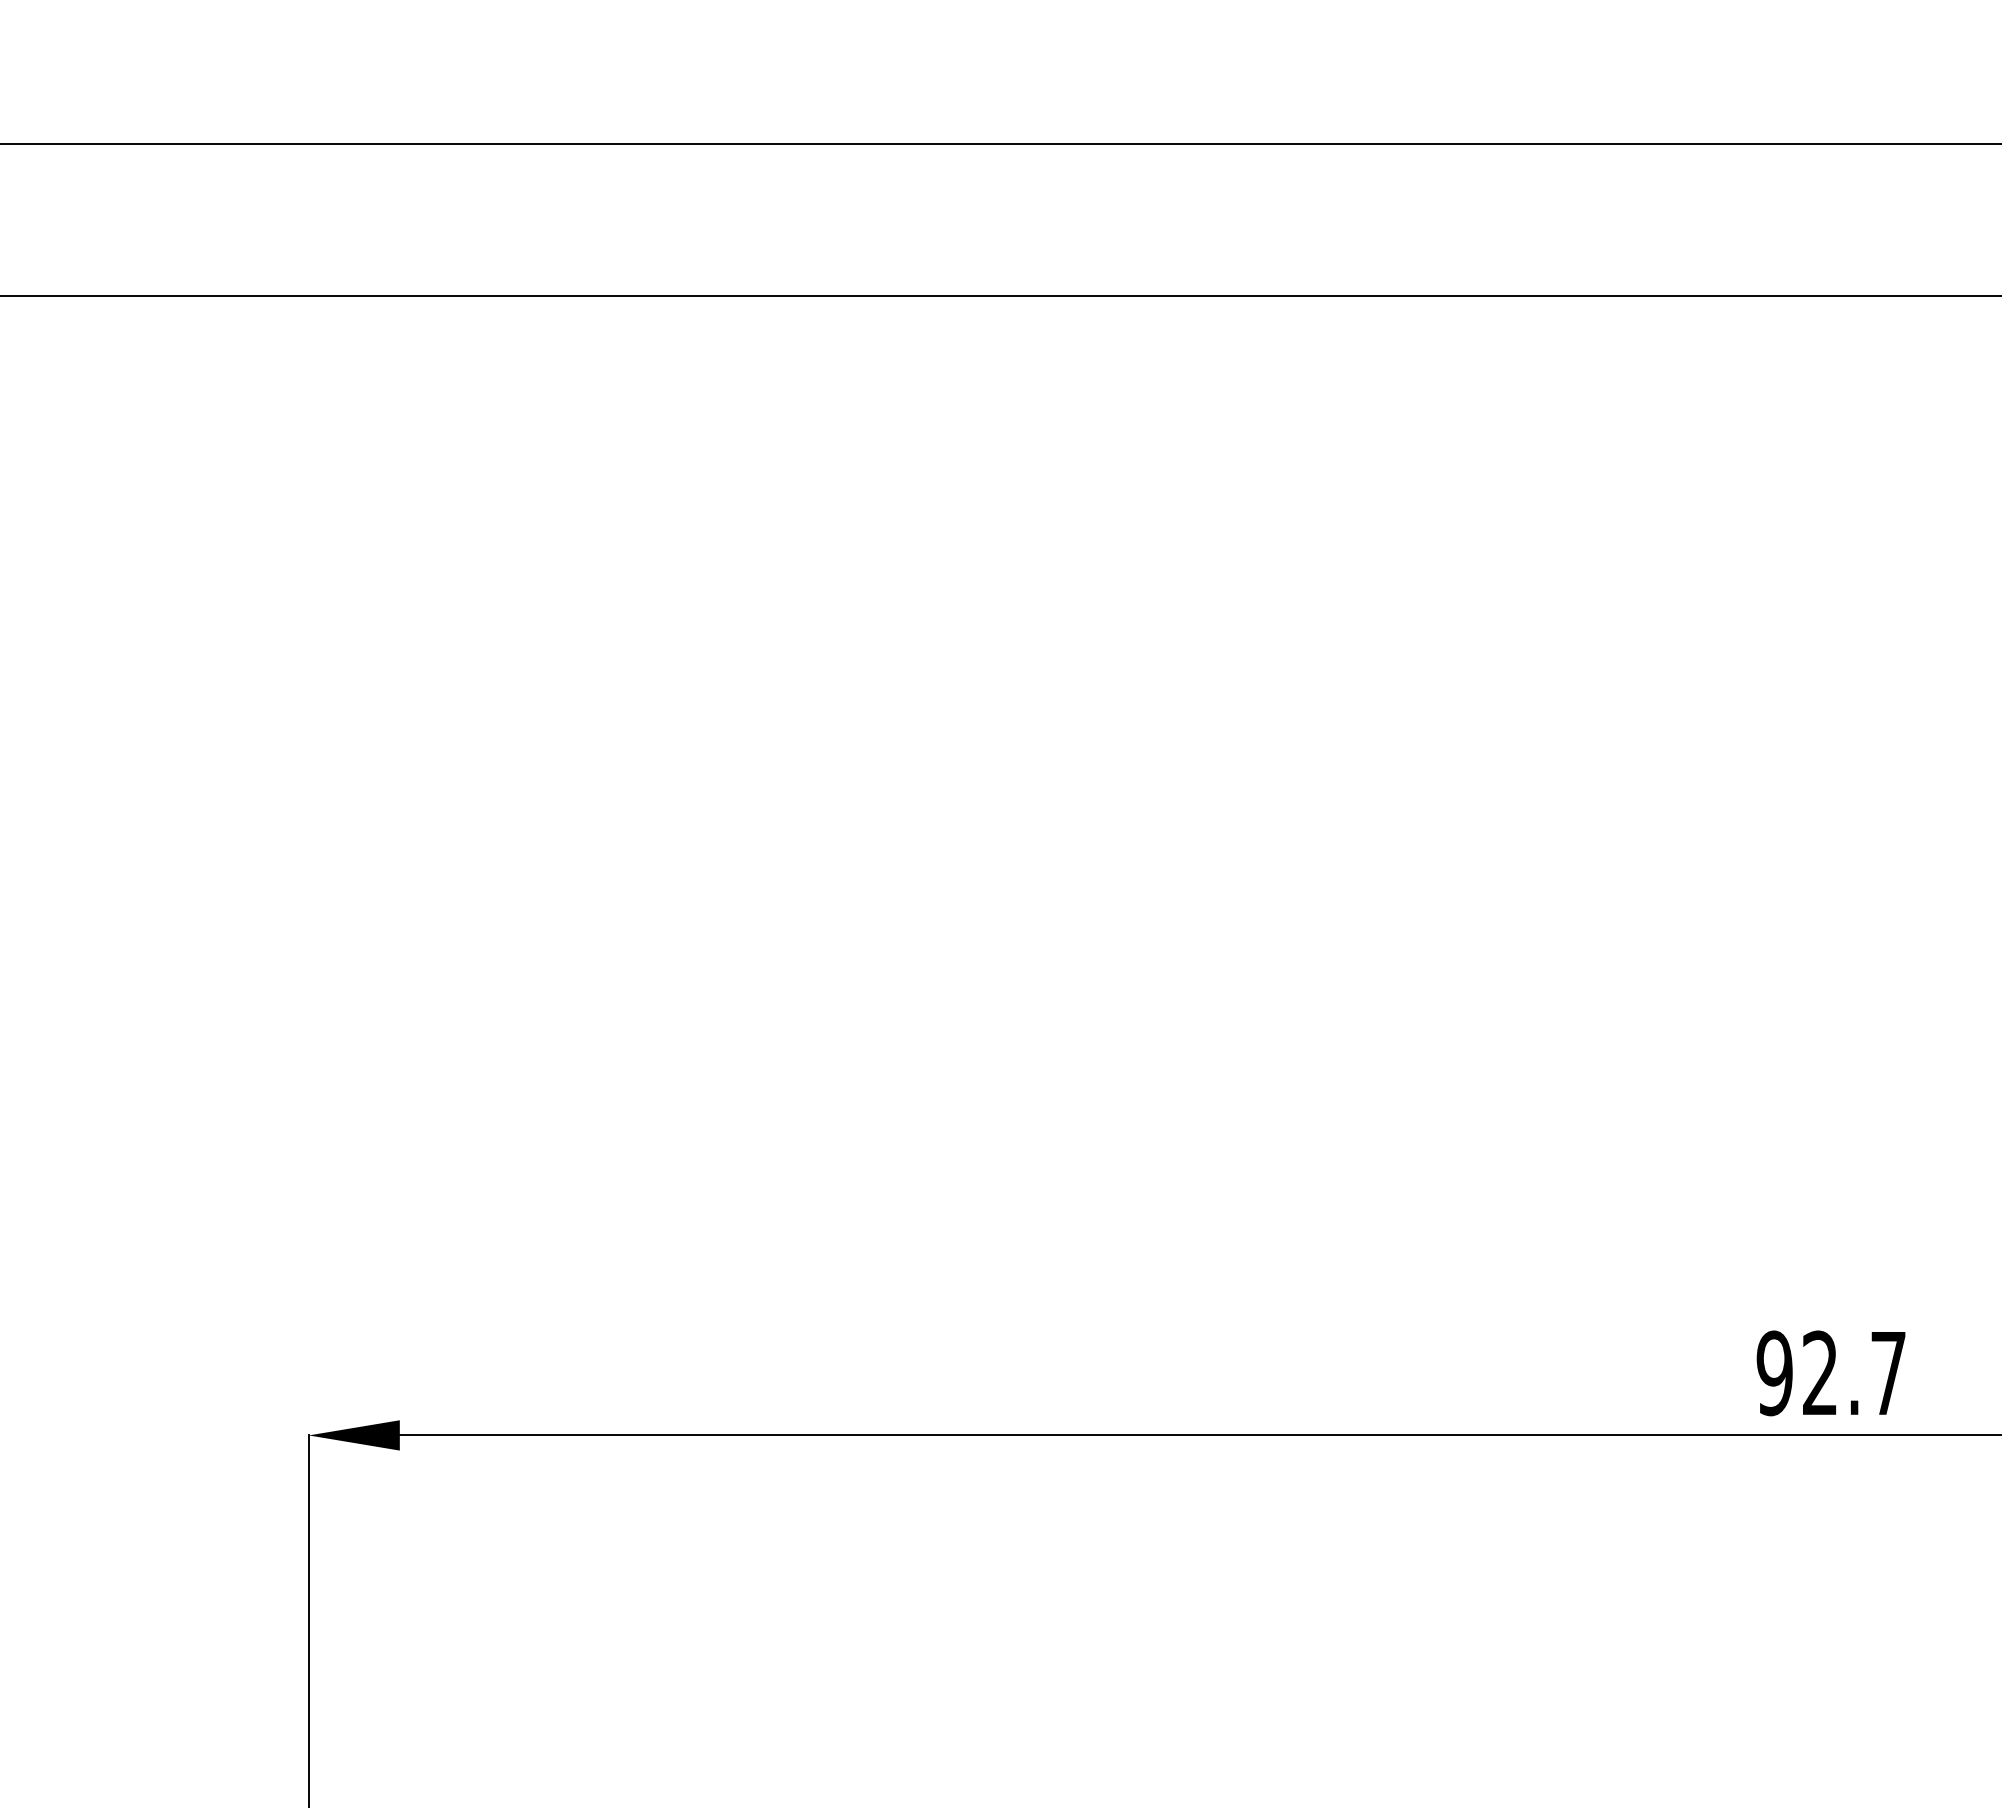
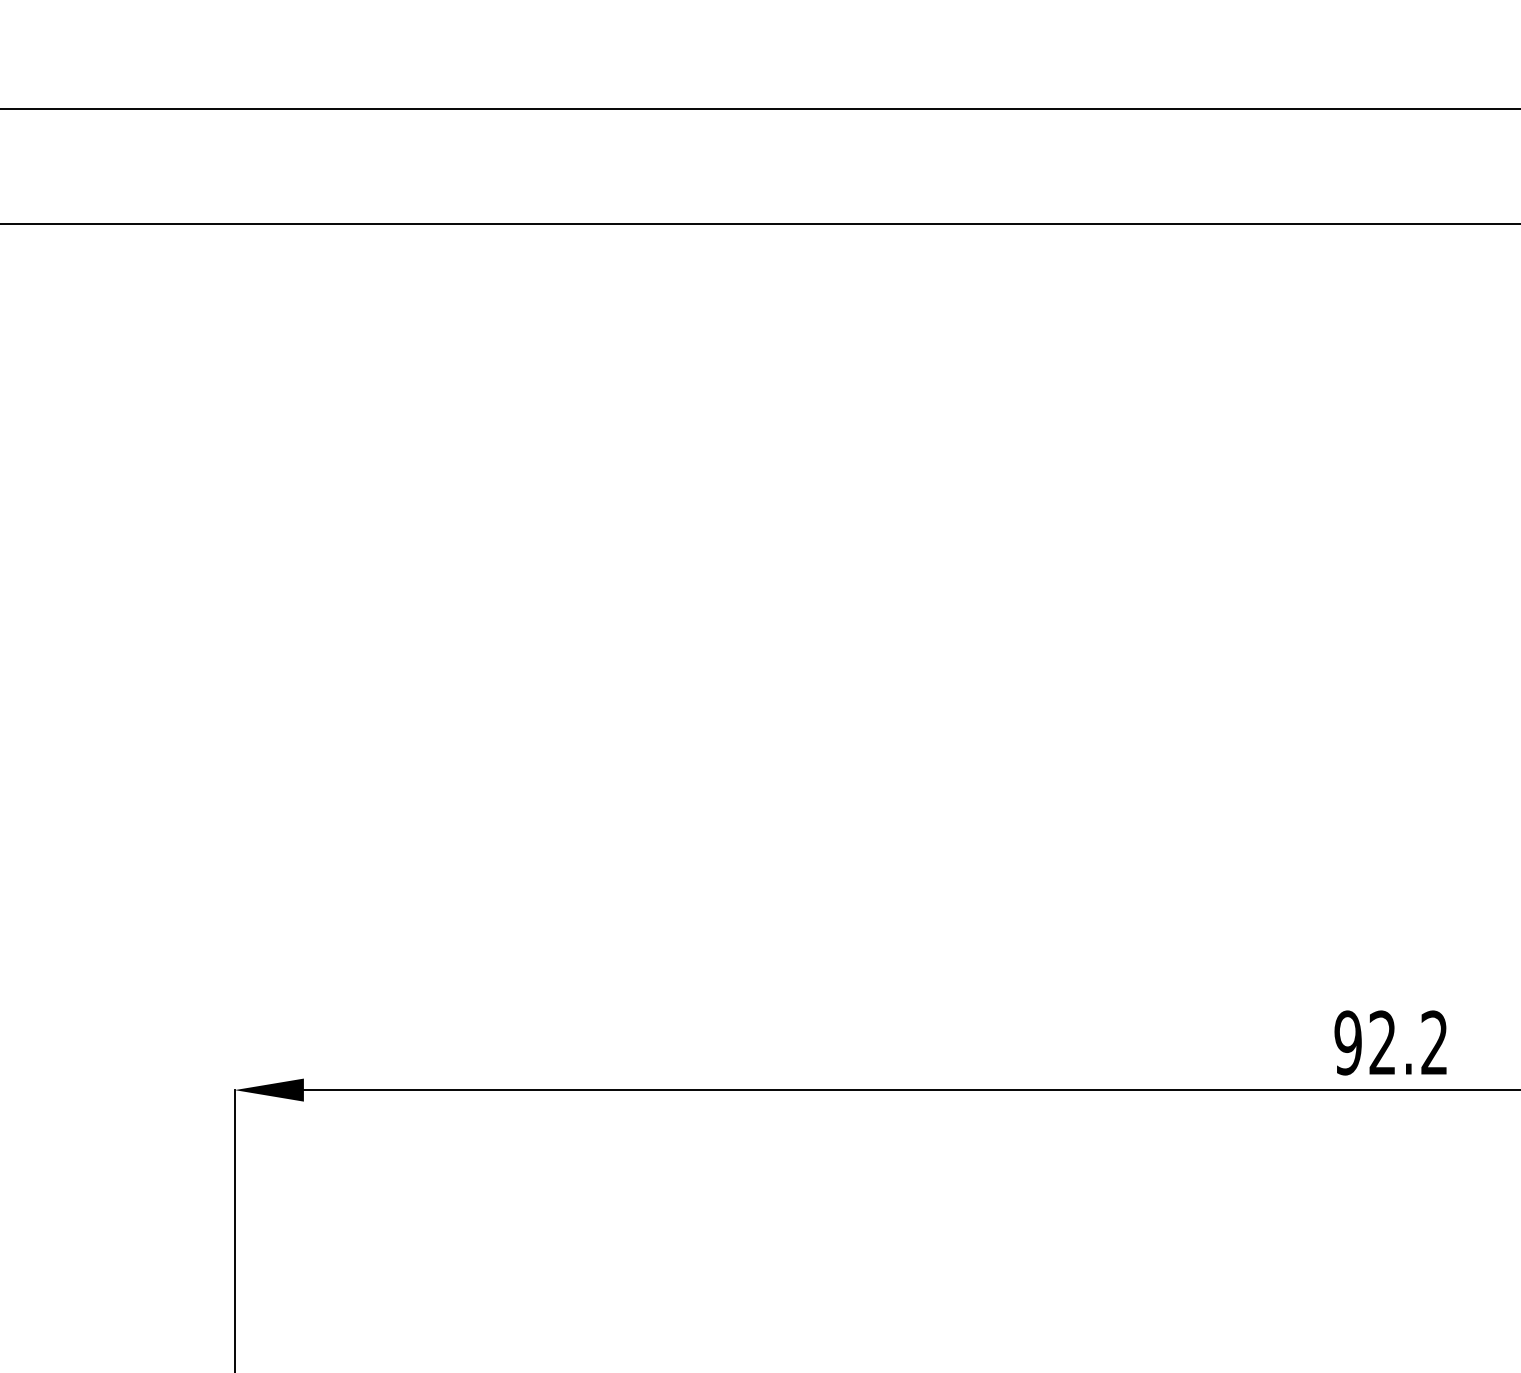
text: (1888, 1372) -> (1434, 1042), 92.7 -> 92.2

